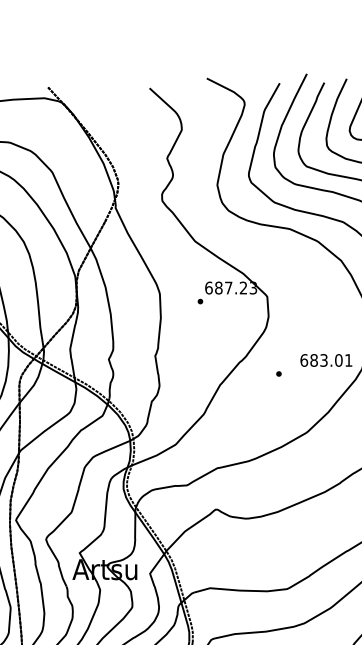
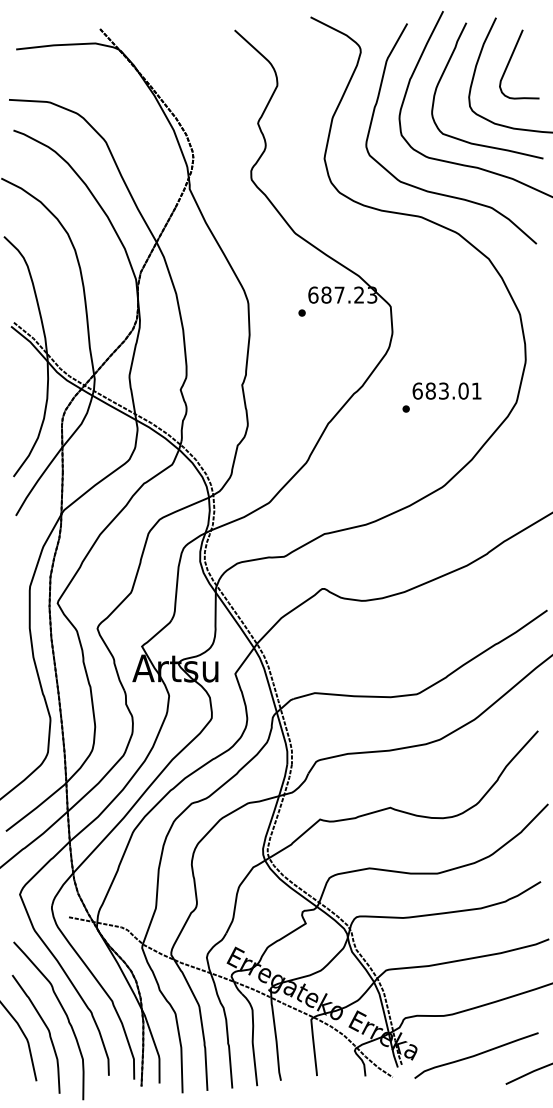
text: (325, 359) -> (446, 390), moved

